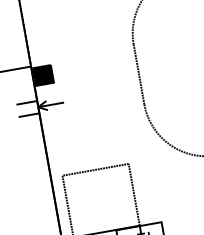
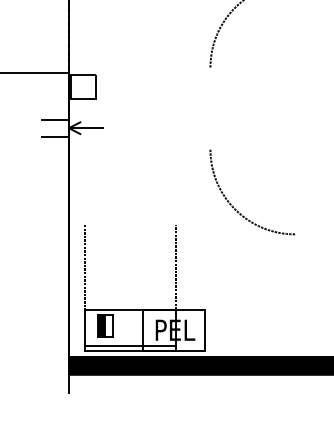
line: (139, 74) -> (210, 108), removed
fill: (43, 75) -> (83, 87), removed
line: (94, 169) -> (129, 224), removed

